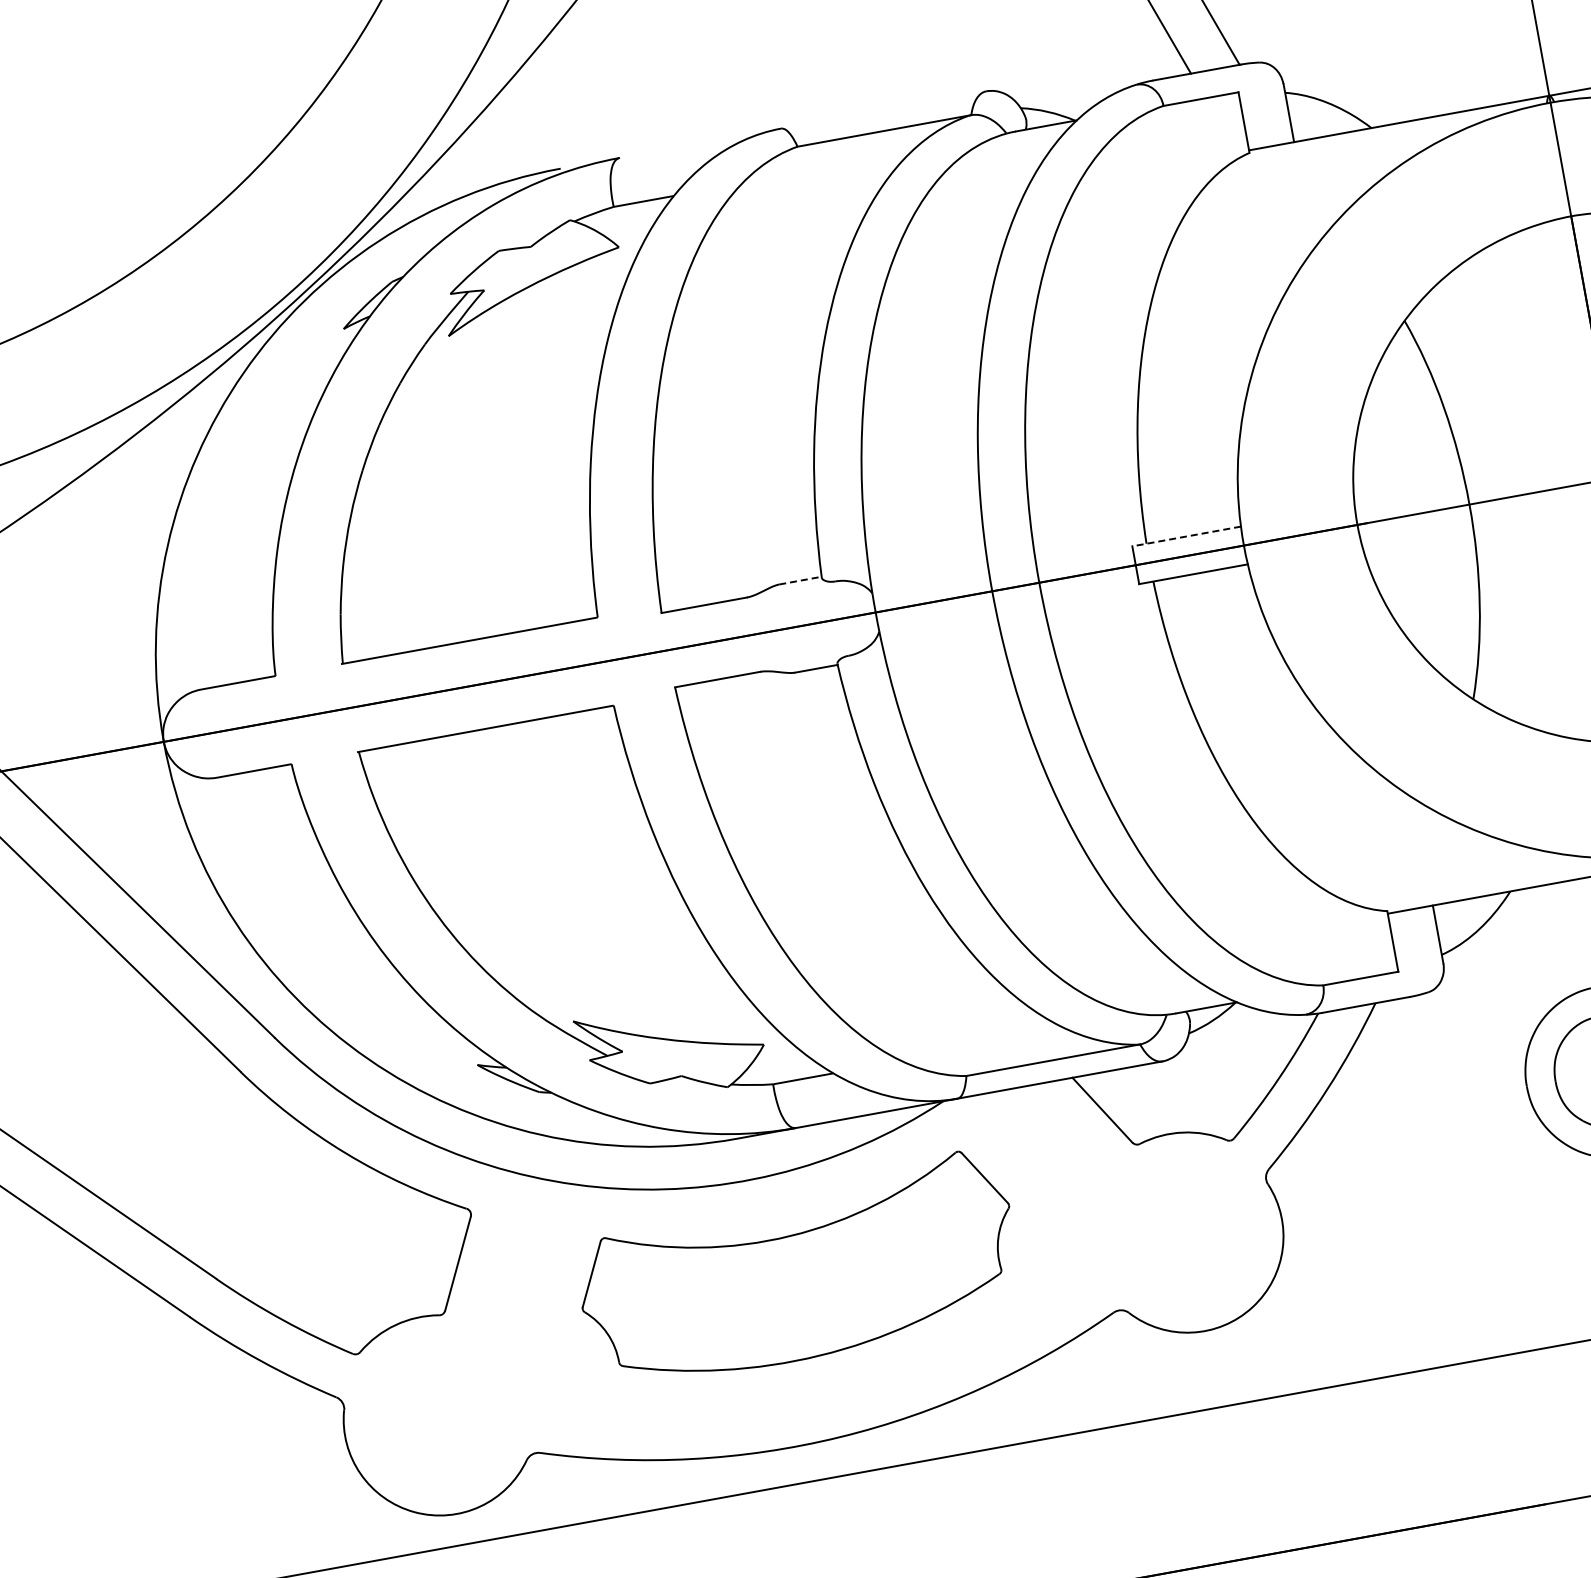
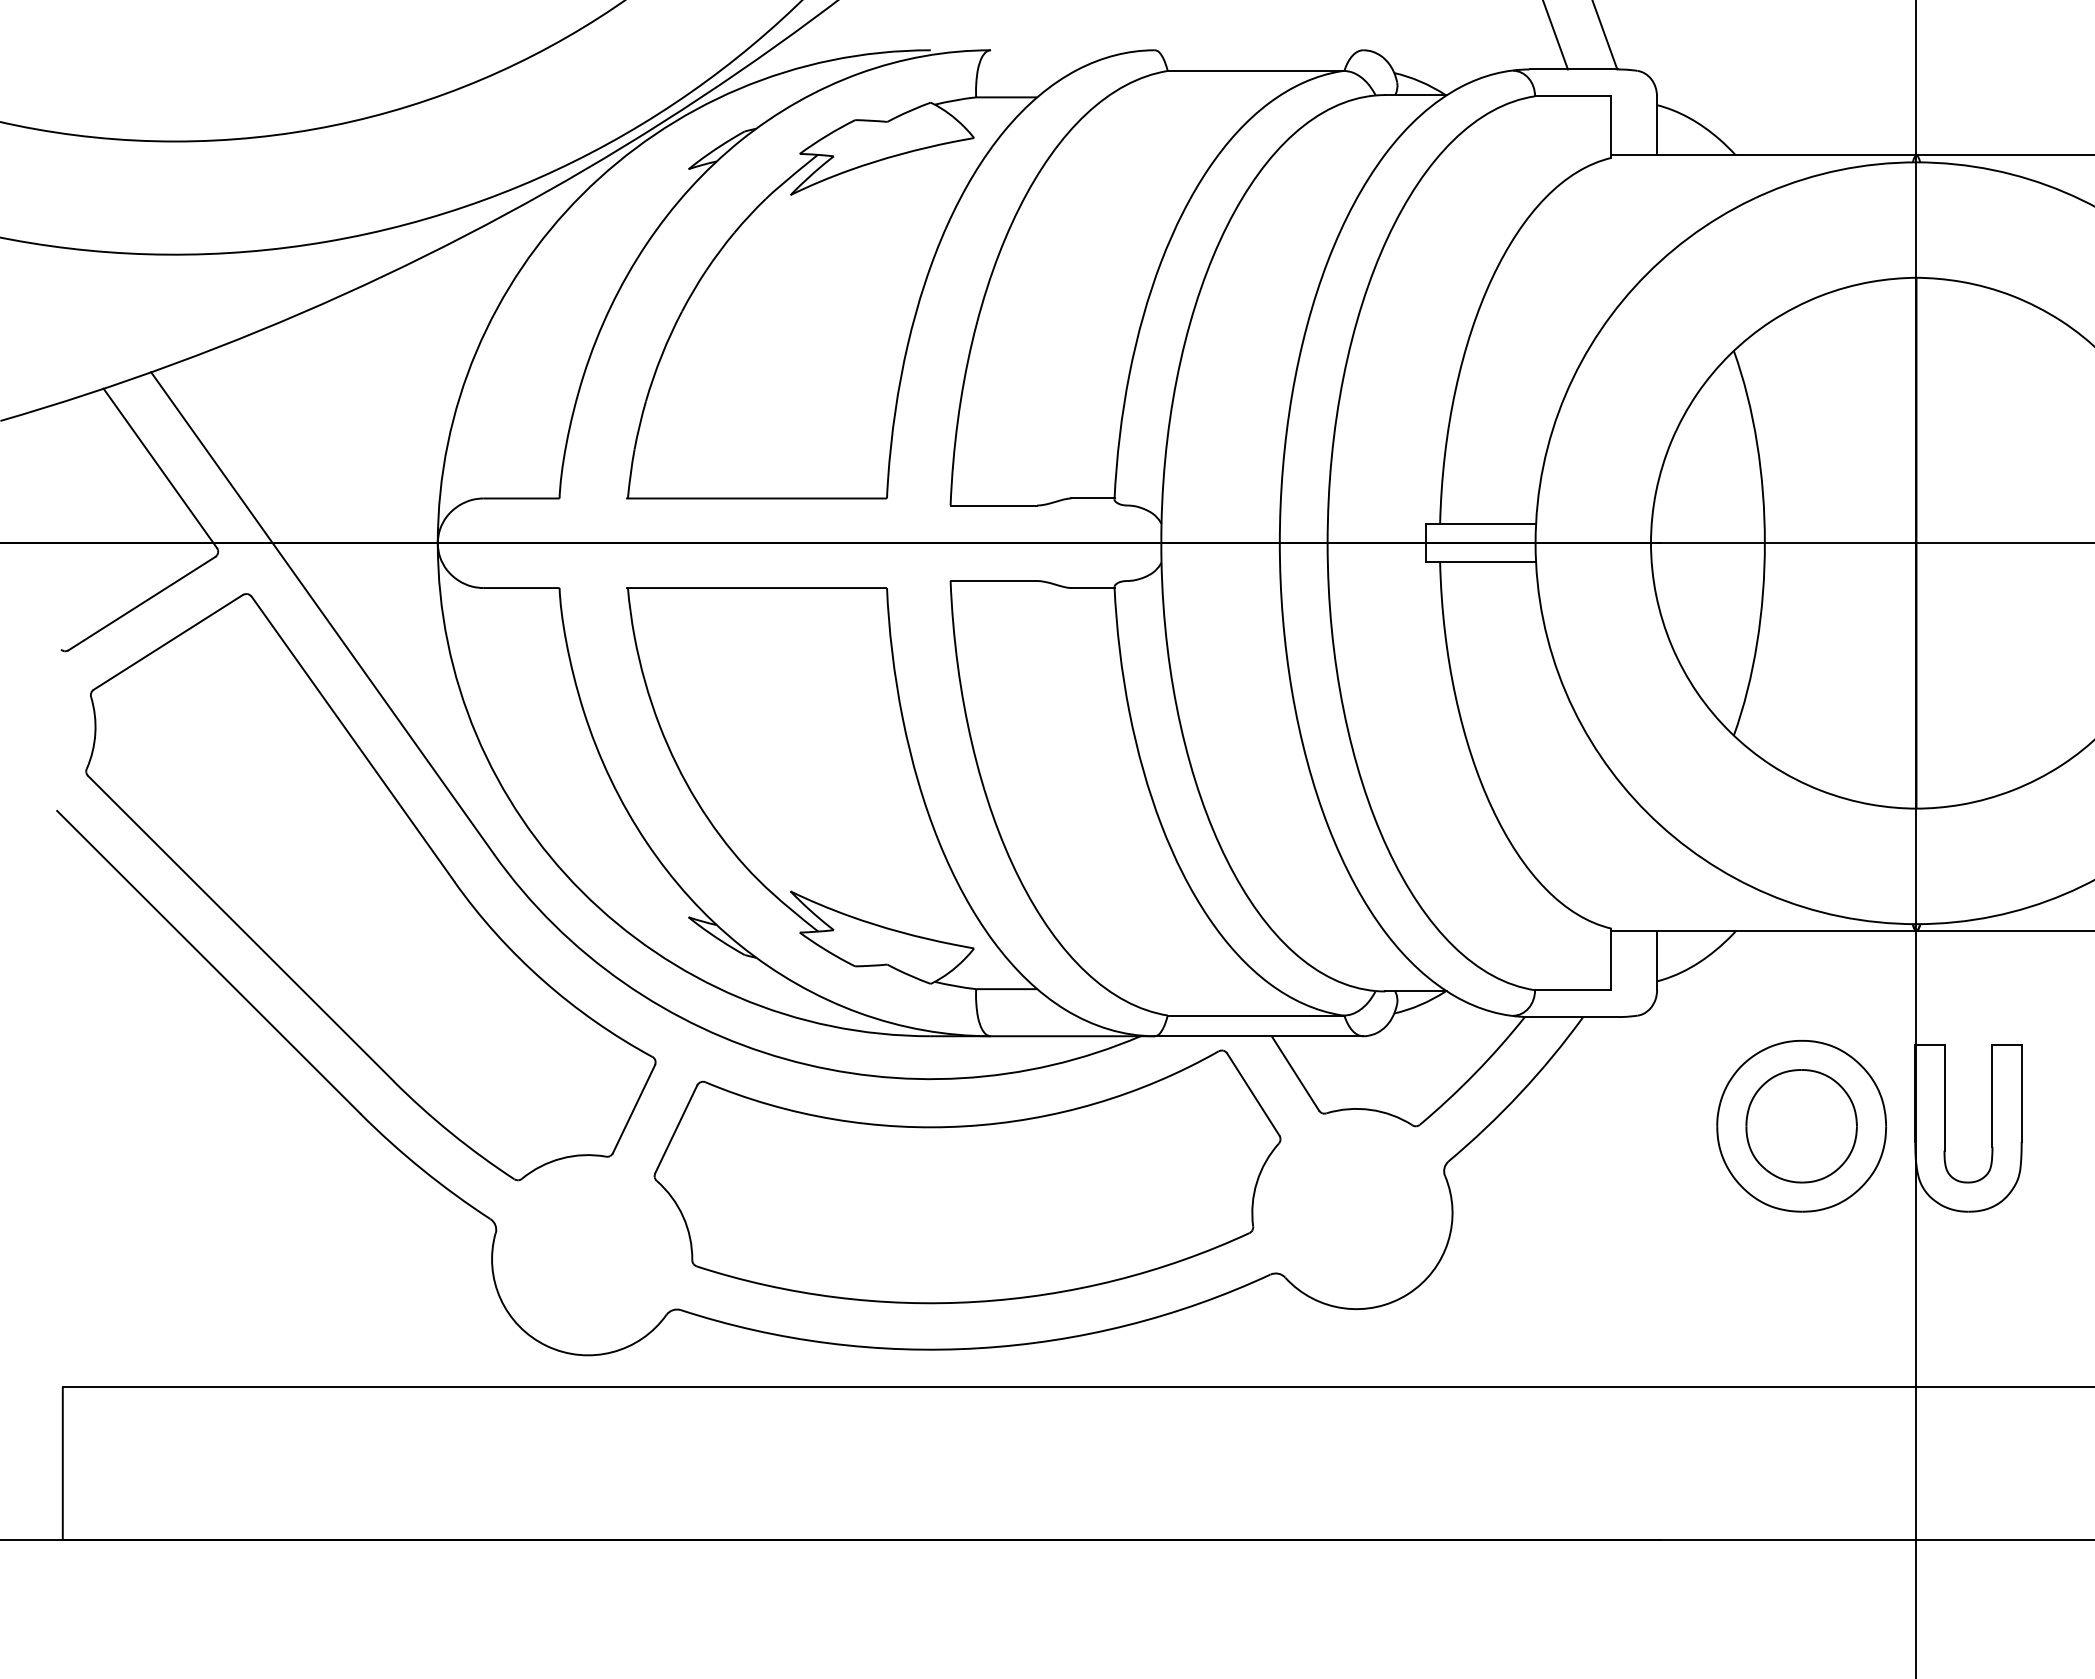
line: (1186, 536) -> (1480, 524), dashed -> solid
line: (800, 580) -> (1093, 498), dashed -> solid
part: (798, 1270) -> (967, 1176), size x1.43

